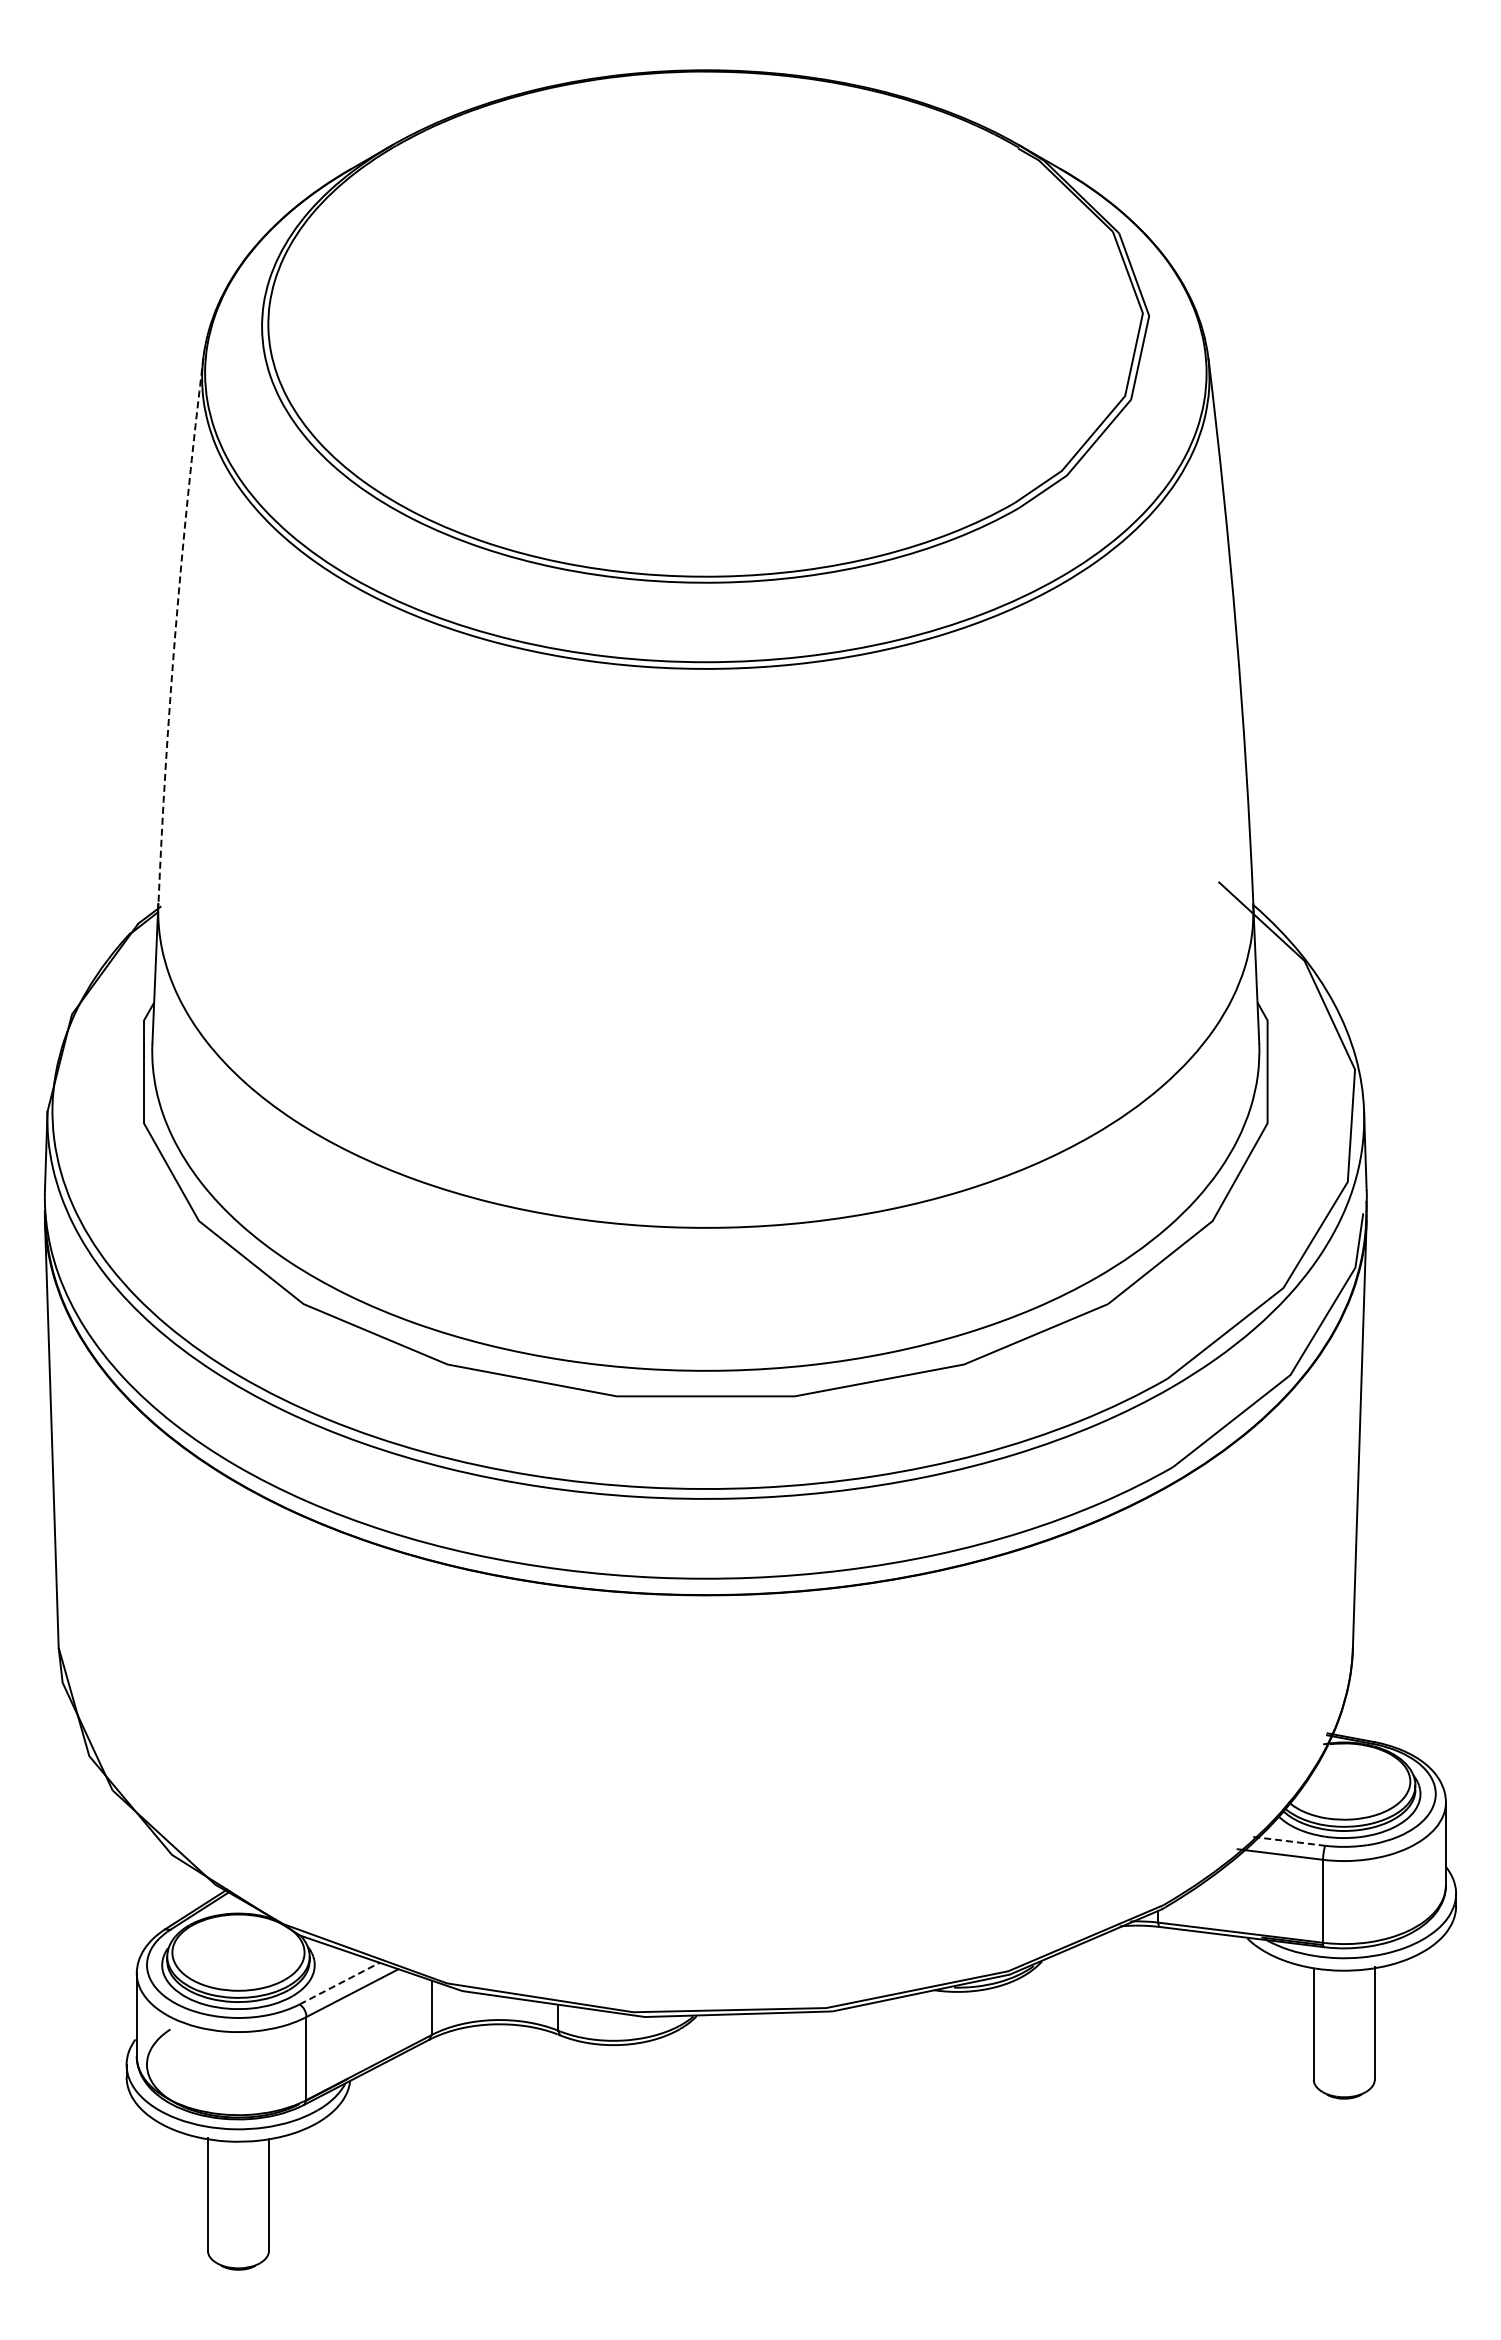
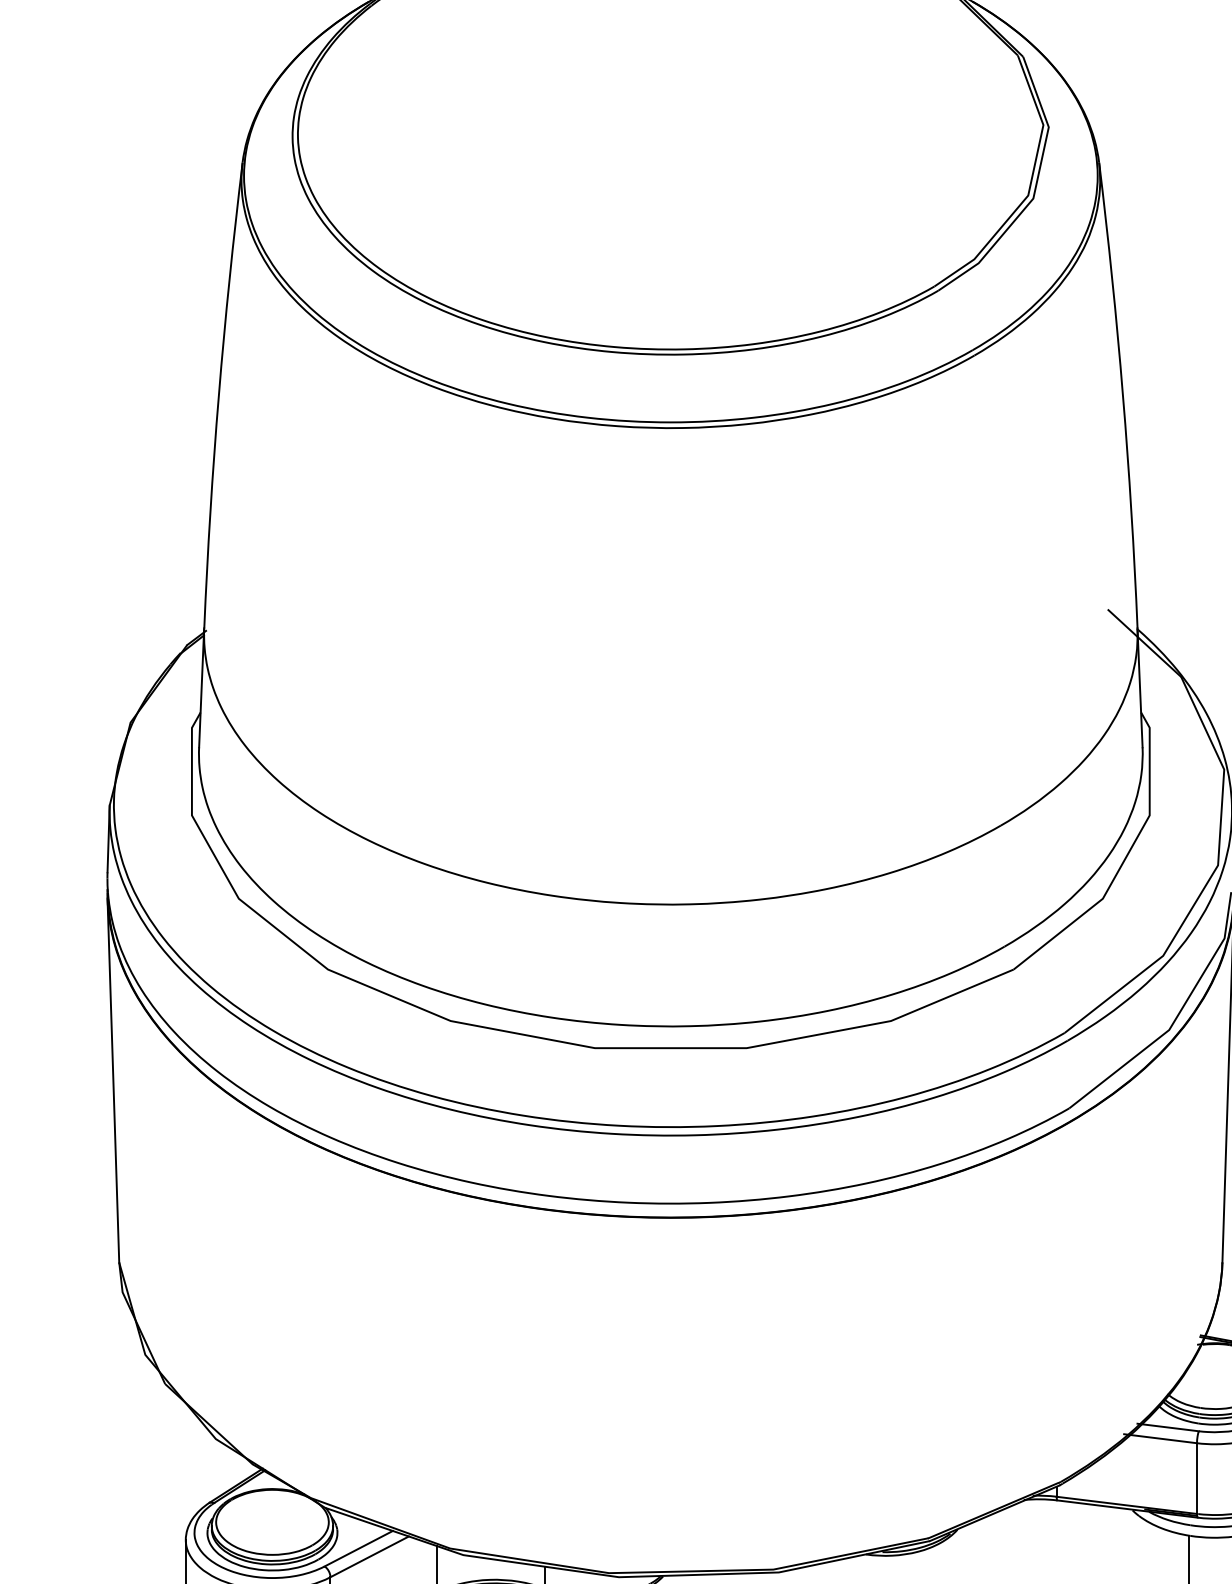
arc: (175, 630) -> (218, 395), dashed -> solid
line: (1289, 1841) -> (1168, 1427), dashed -> solid
line: (340, 1983) -> (359, 1548), dashed -> solid

